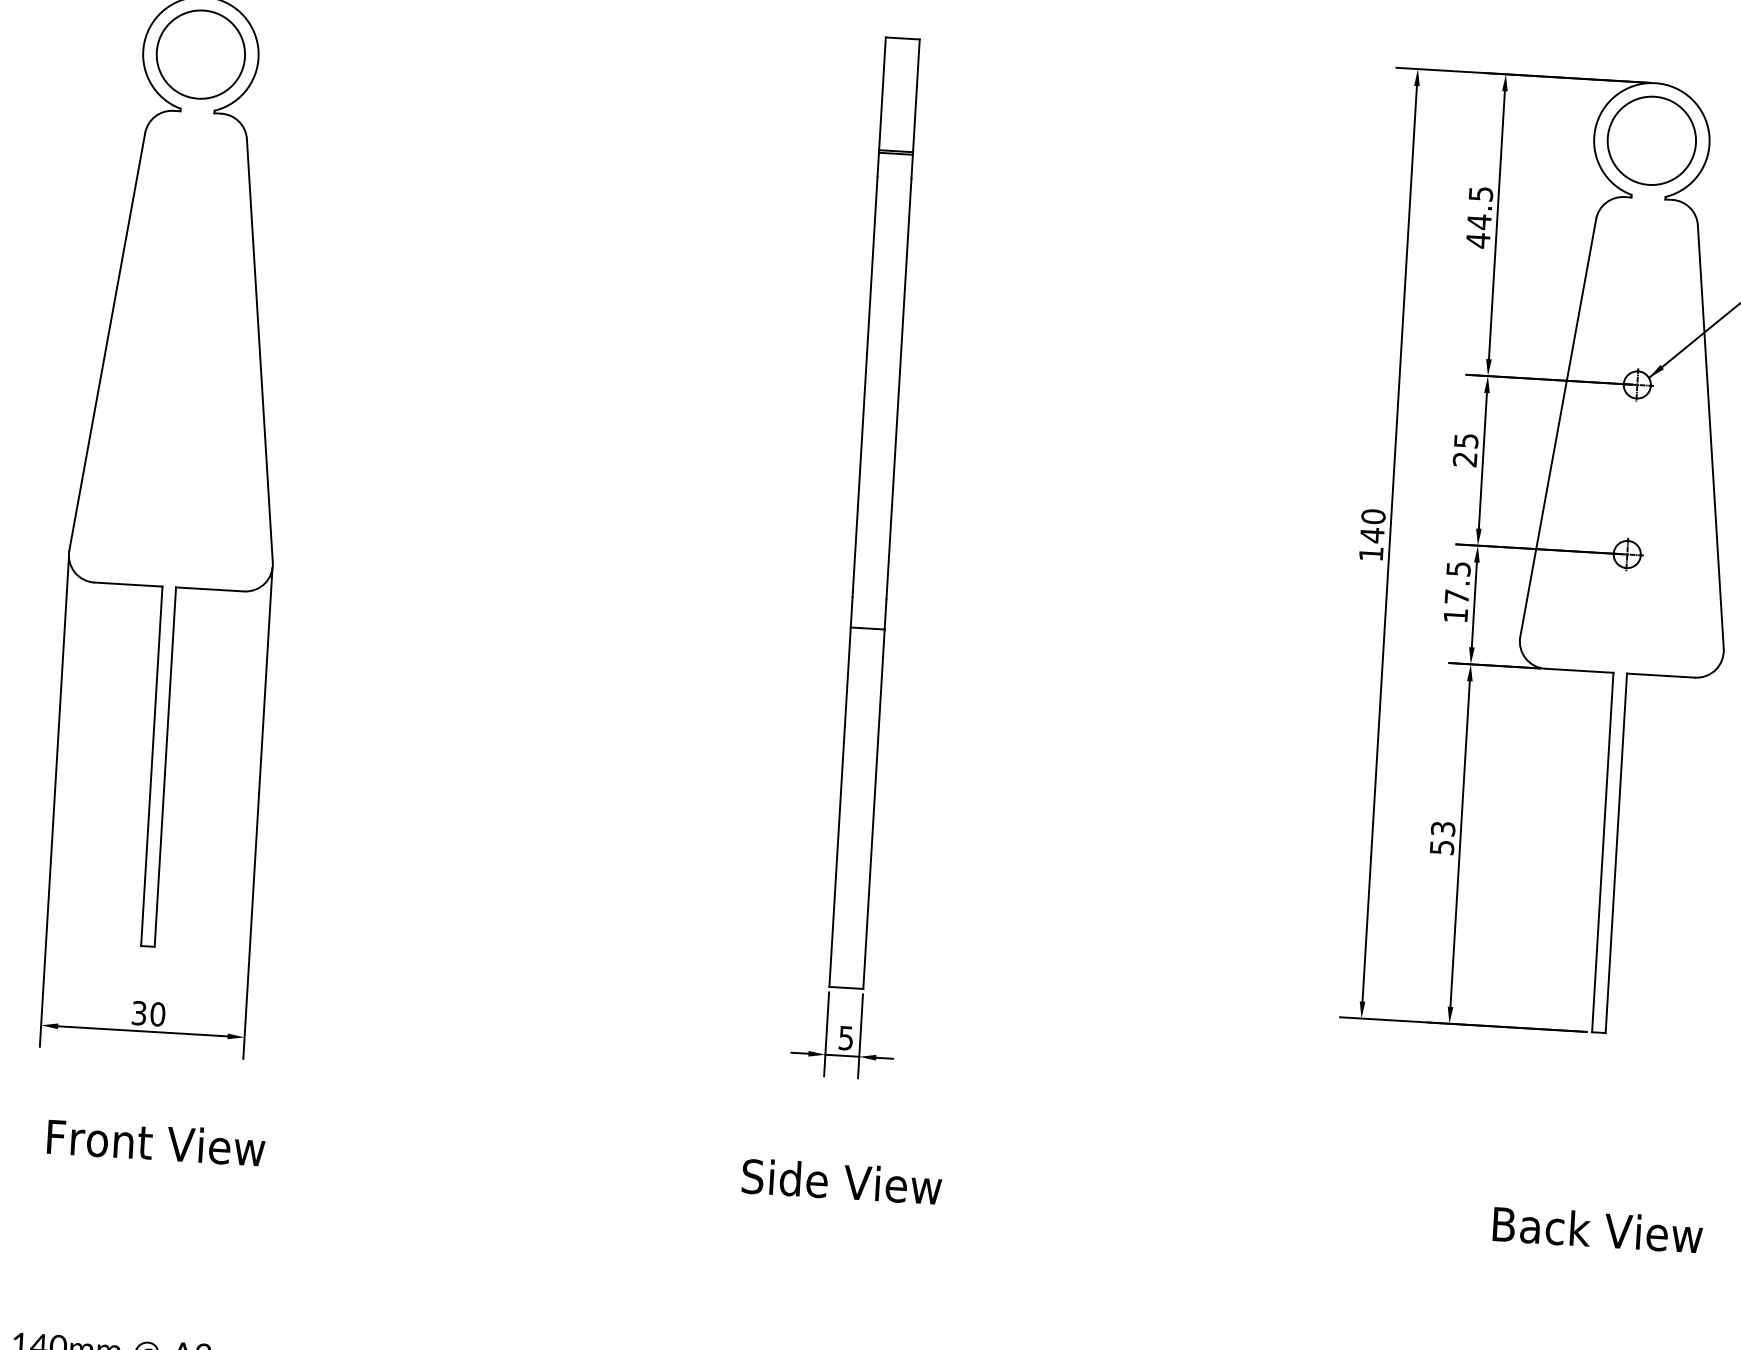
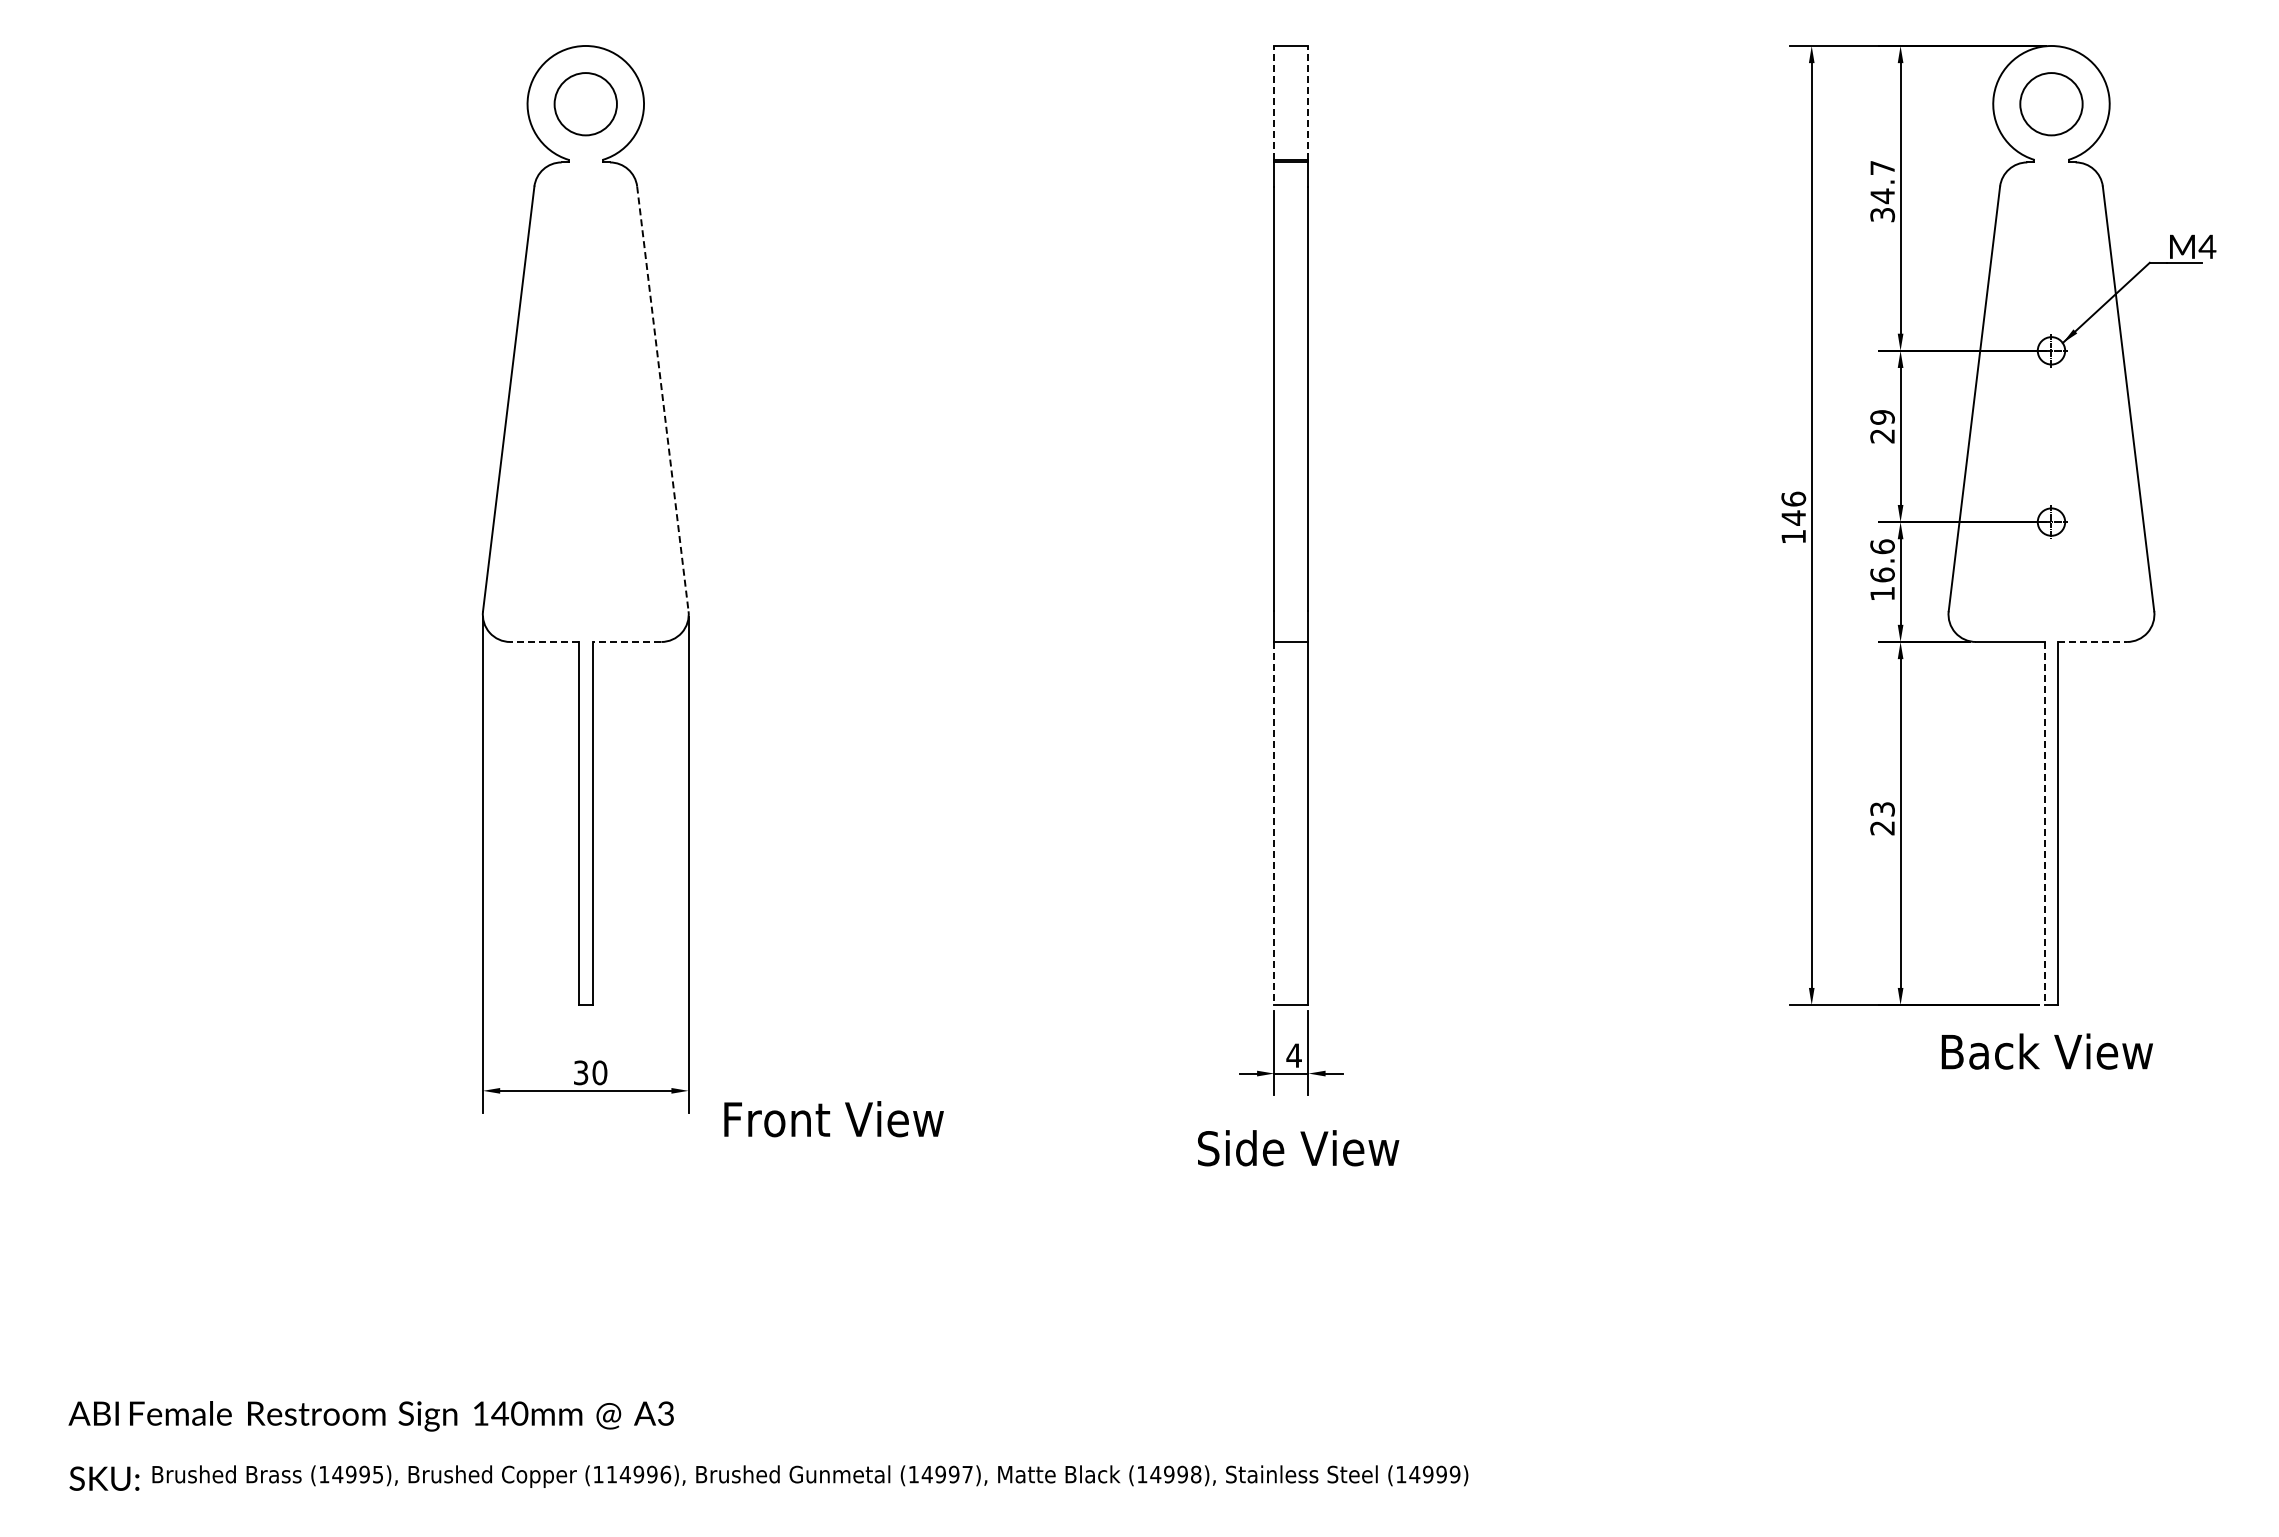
circle: (200, 53) -> (585, 103), size x0.7
line: (882, 93) -> (1274, 102), solid -> dashed
line: (916, 95) -> (1308, 102), solid -> dashed
circle: (1651, 140) -> (2051, 103), size x0.7
text: (1479, 217) -> (1882, 191), 44.5 -> 34.7
line: (259, 350) -> (662, 398), solid -> dashed
text: (1466, 441) -> (1882, 417), 25 -> 29
text: (1373, 515) -> (1793, 498), 140 -> 146
text: (1457, 582) -> (1882, 560), 17.5 -> 16.6
line: (128, 584) -> (544, 641), solid -> dashed
line: (209, 588) -> (626, 641), solid -> dashed
line: (1661, 675) -> (2093, 641), solid -> dashed
line: (840, 807) -> (1274, 823), solid -> dashed
text: (1441, 847) -> (1882, 828), 53 -> 23
line: (1602, 852) -> (2044, 823), solid -> dashed
text: (845, 1037) -> (1293, 1055), 5 -> 4
text: (155, 1143) -> (833, 1119), moved
text: (841, 1181) -> (1298, 1148), moved
text: (1597, 1229) -> (2046, 1051), moved

